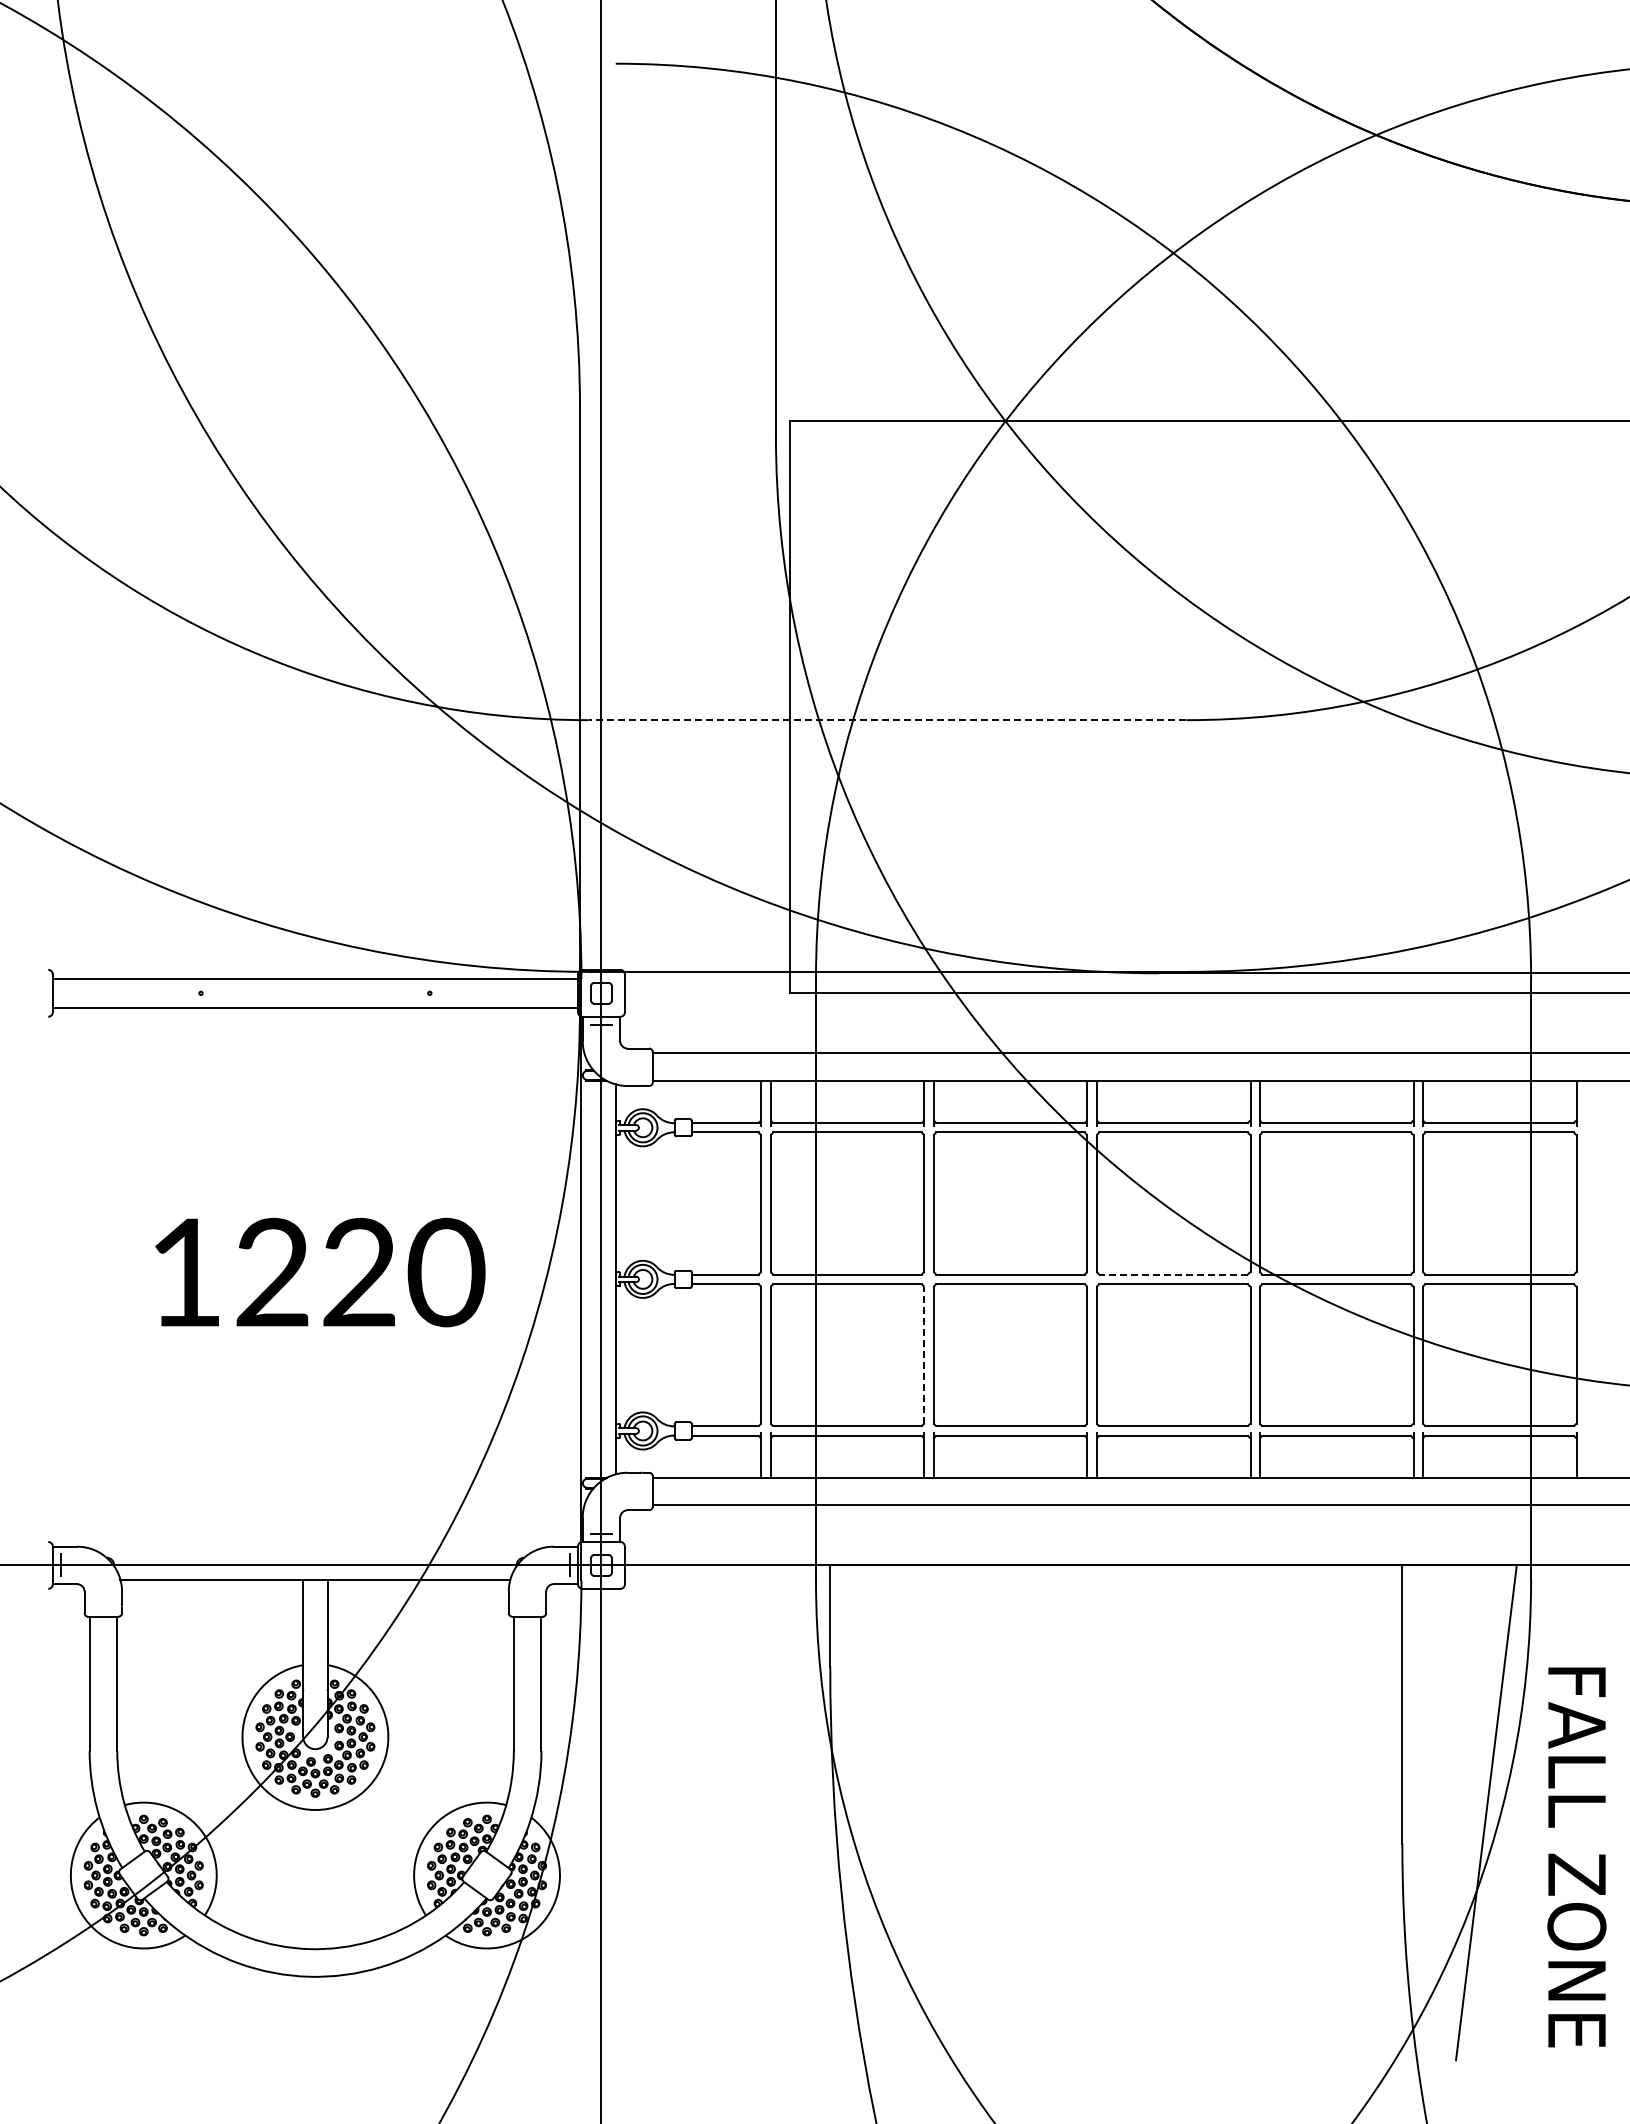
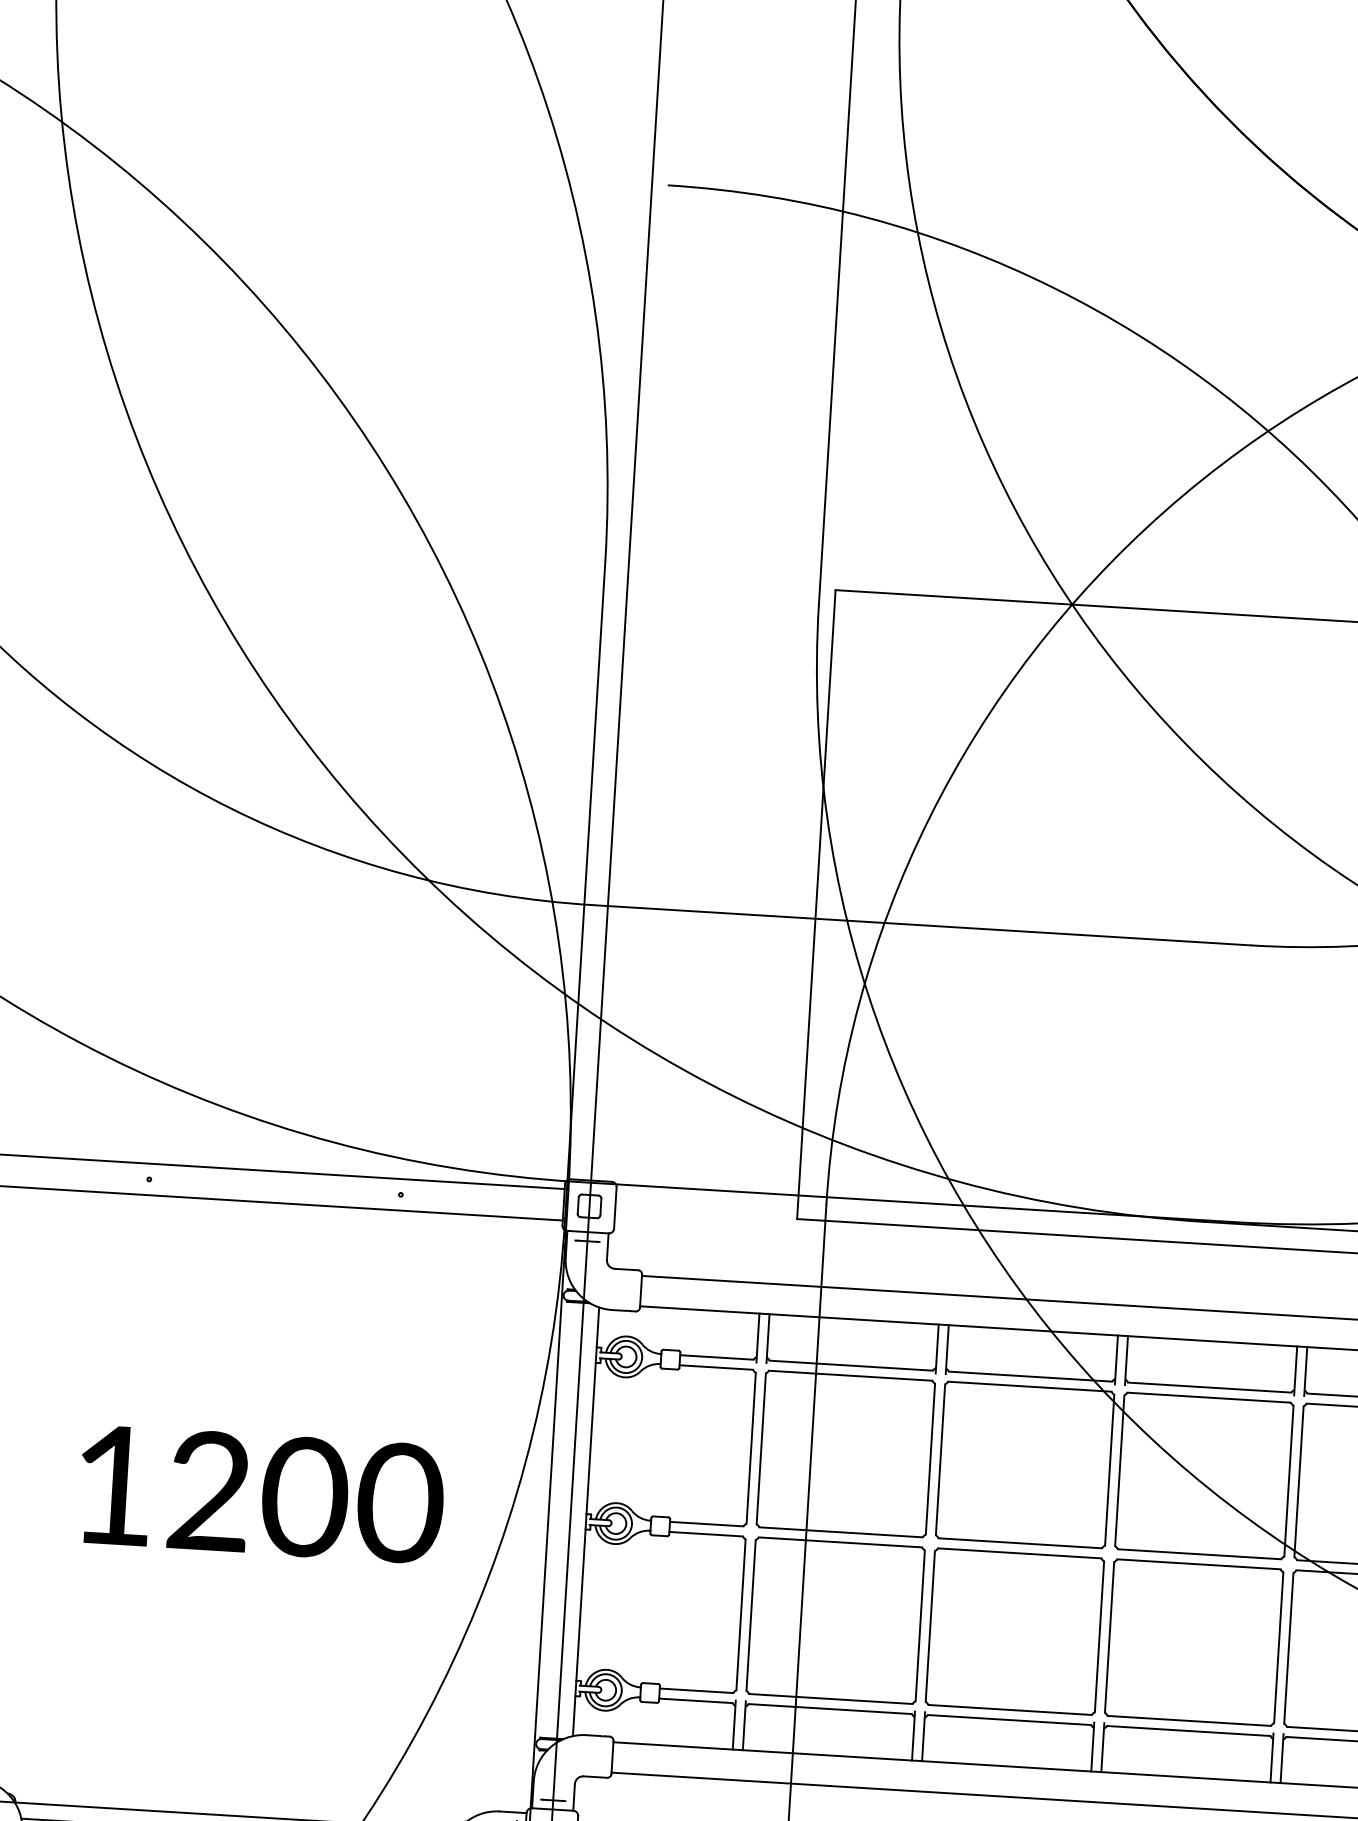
line: (887, 720) -> (922, 925), dashed -> solid
text: (359, 1272) -> (304, 1496), 1220 -> 1200
line: (1173, 1274) -> (1199, 1553), dashed -> solid
line: (924, 1355) -> (920, 1626), dashed -> solid

